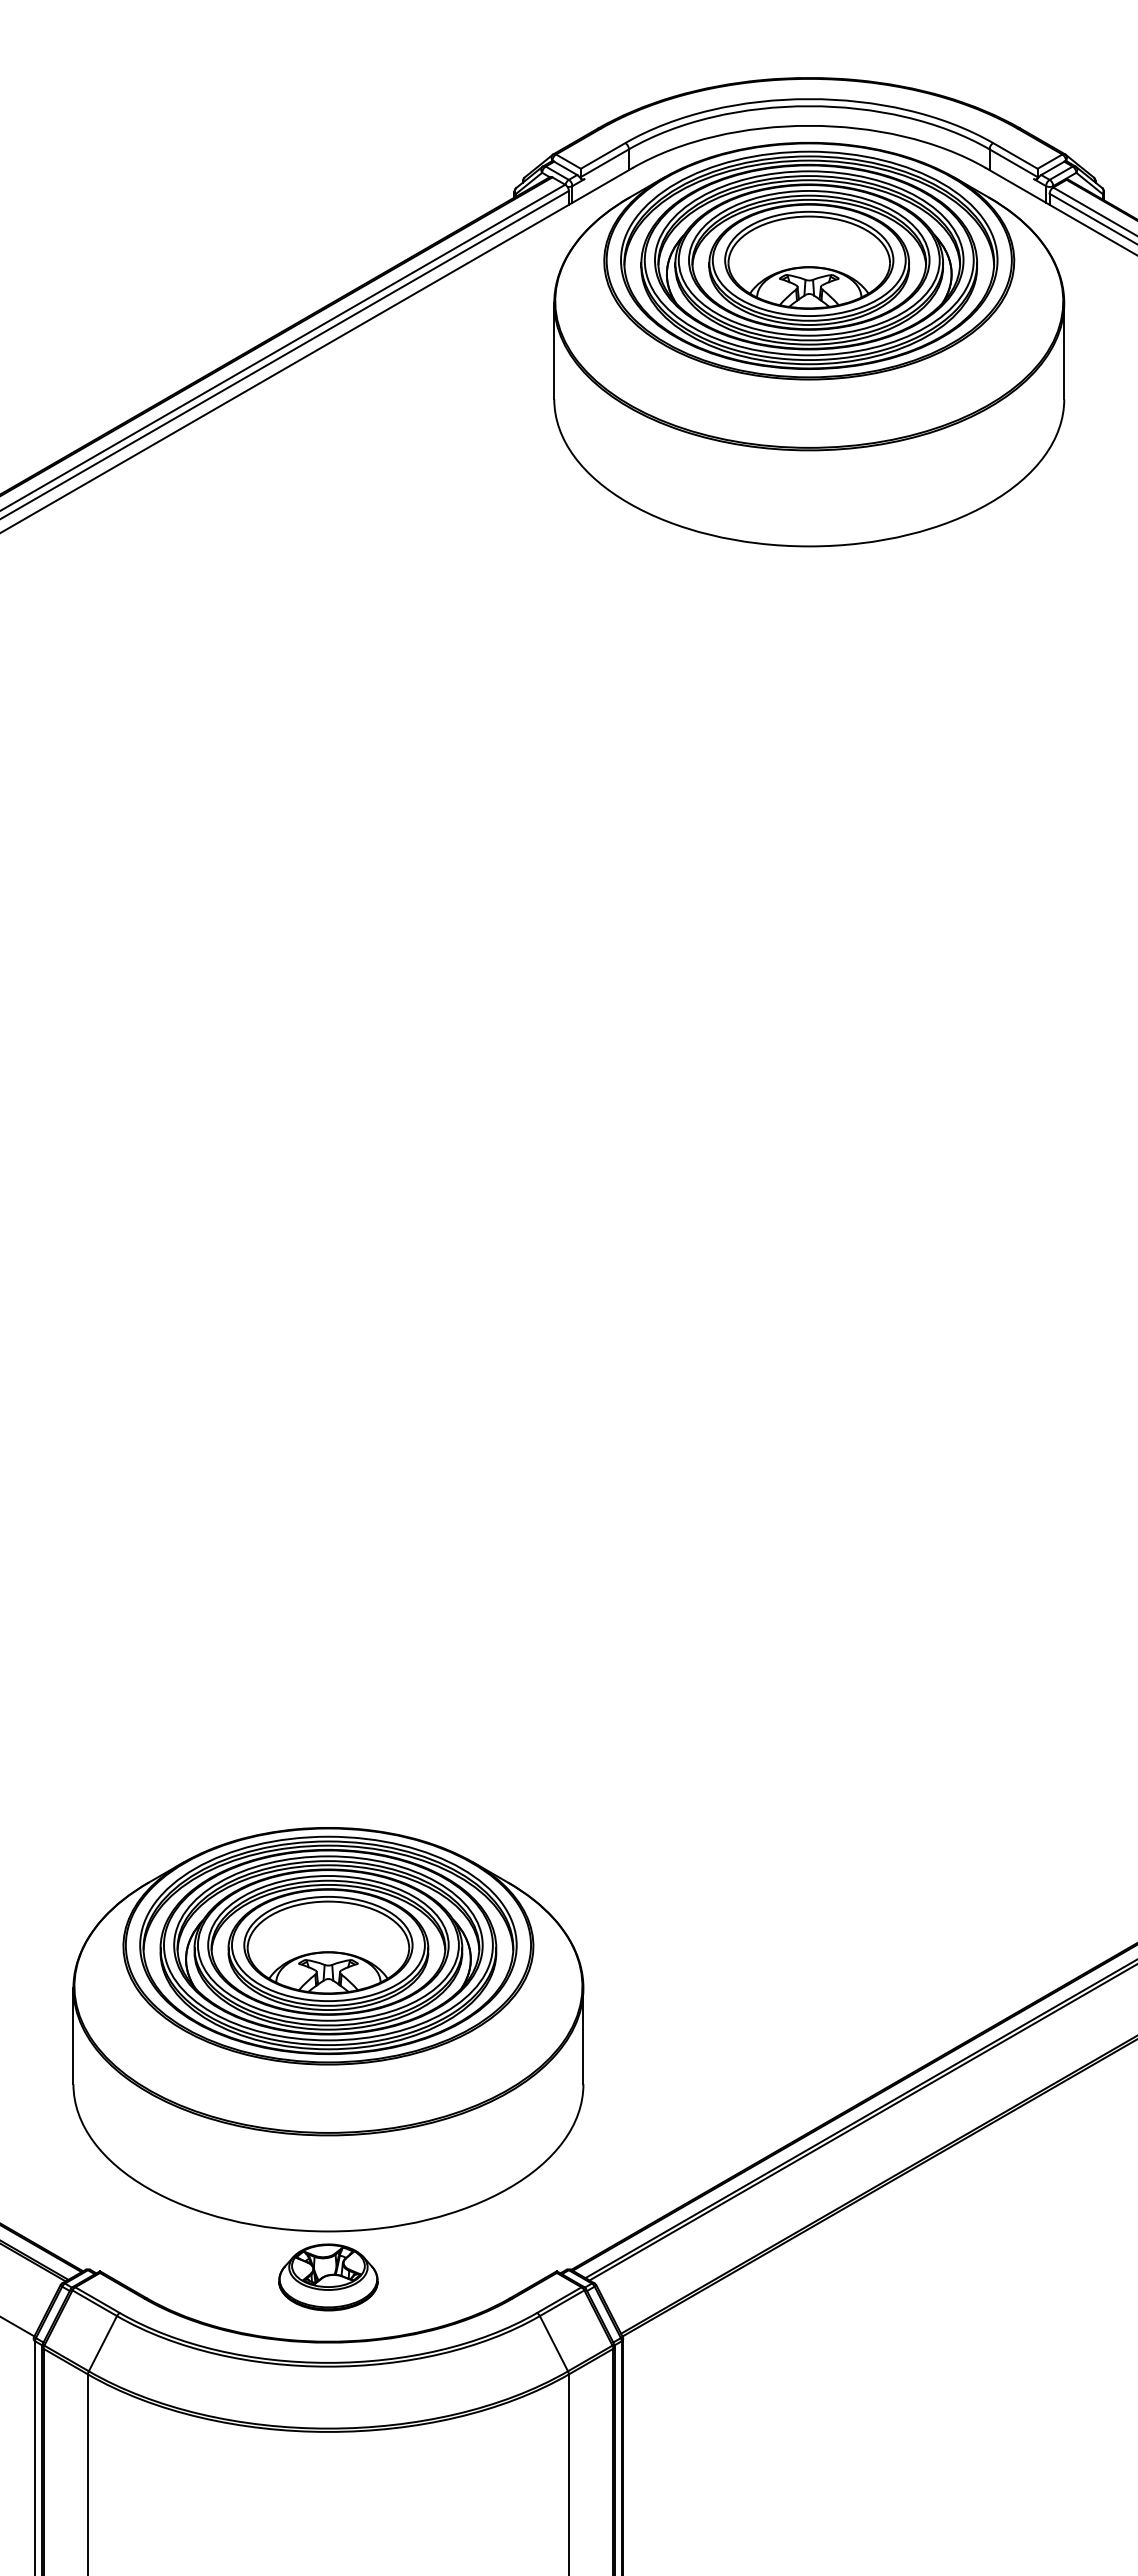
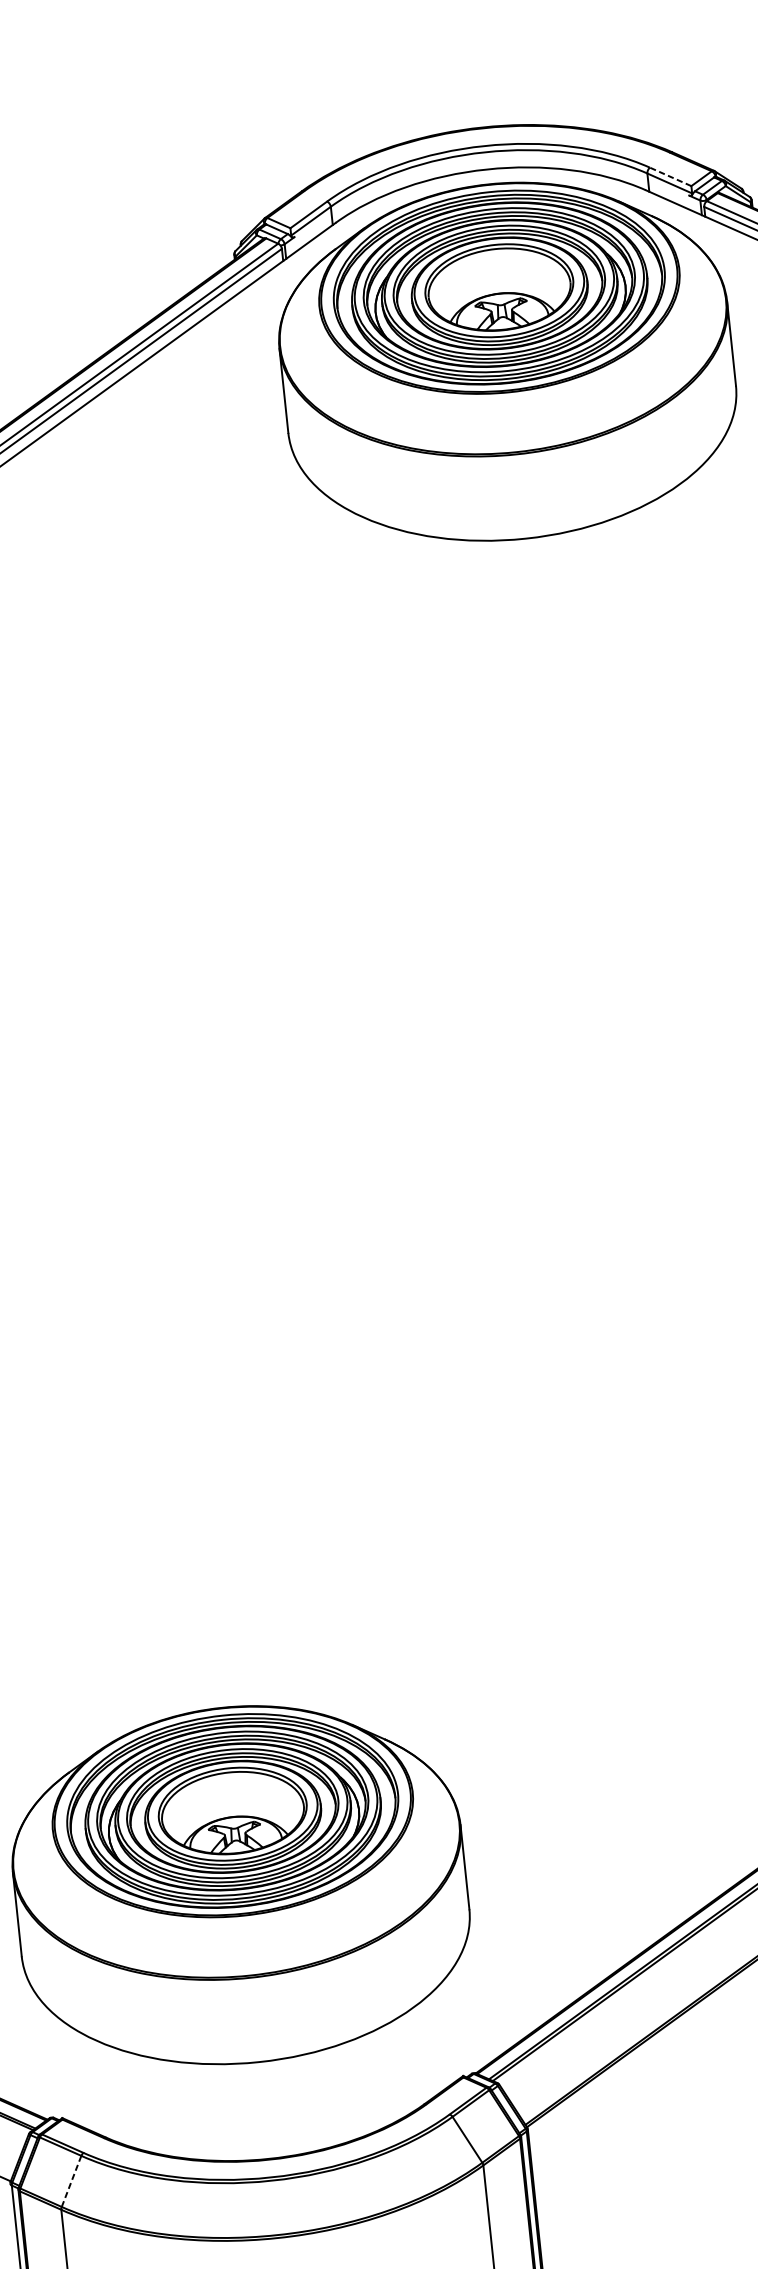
line: (1015, 155) -> (670, 176), solid -> dashed
part: (328, 2277) -> (263, 2102), removed
line: (102, 2343) -> (71, 2181), solid -> dashed

